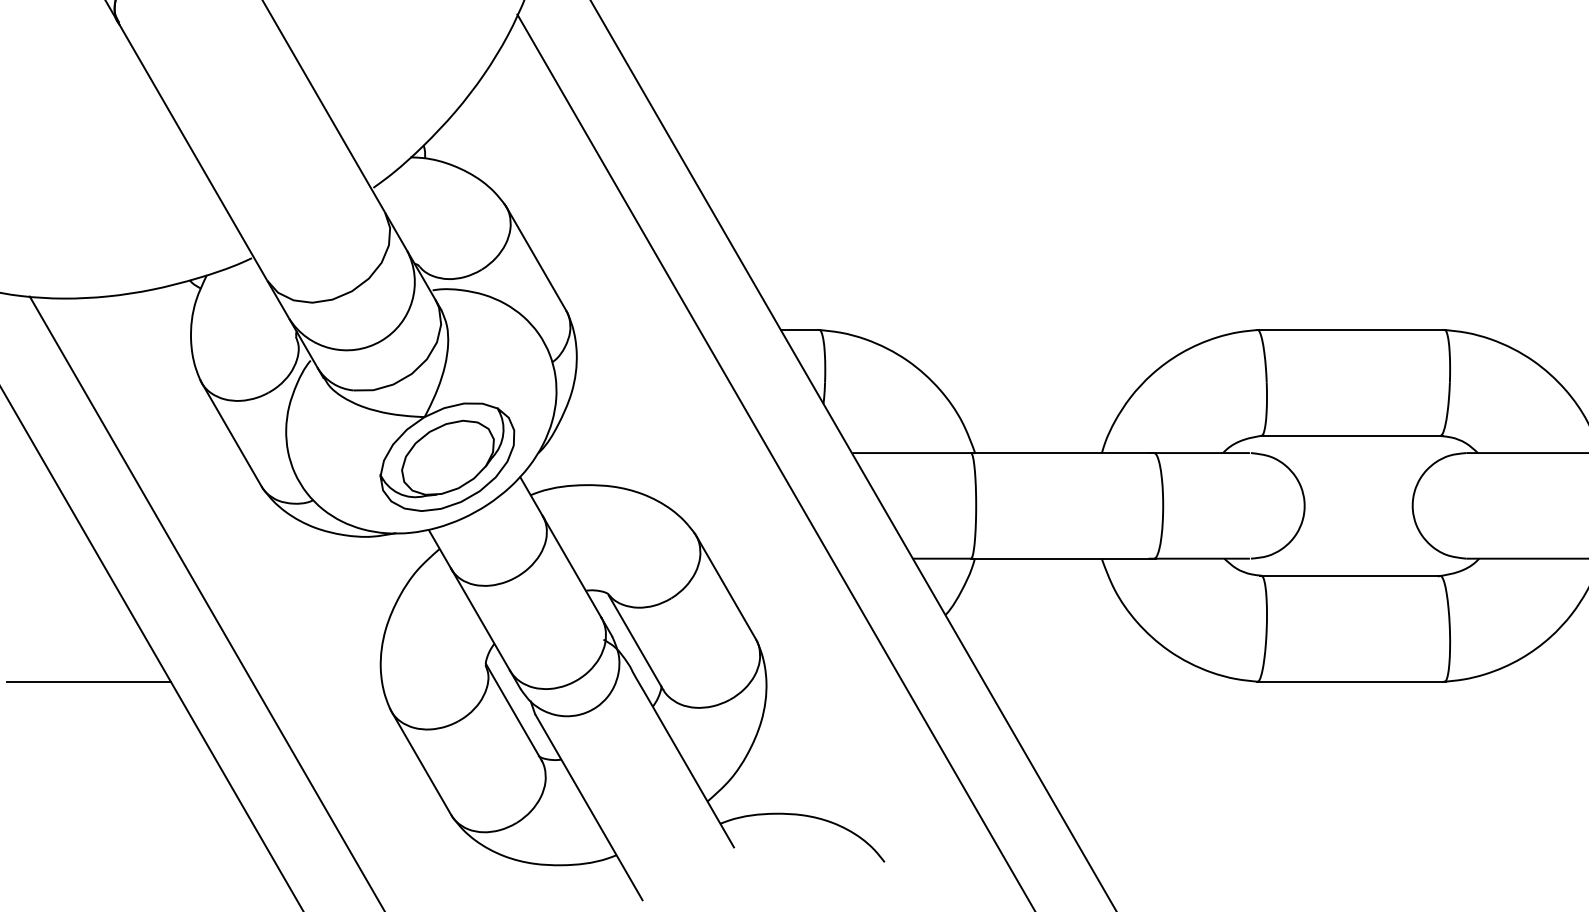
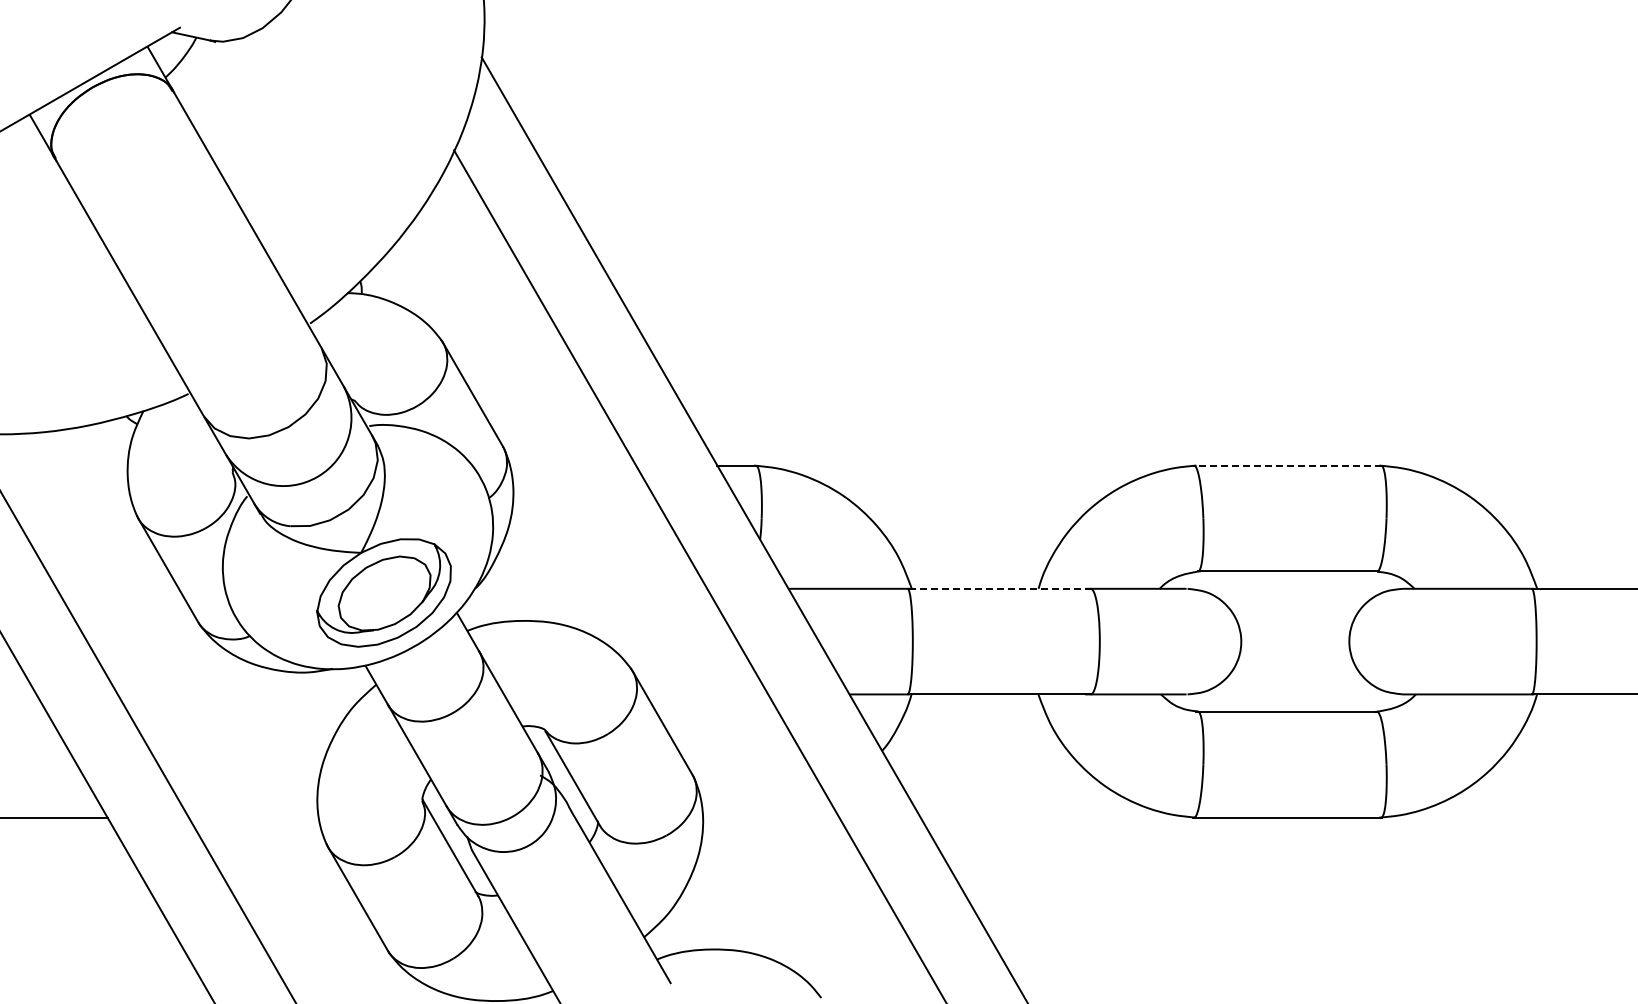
line: (1350, 329) -> (1287, 465), solid -> dashed
line: (1062, 452) -> (999, 588), solid -> dashed

